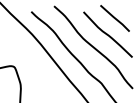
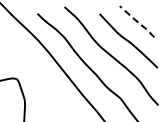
line: (115, 18) -> (137, 21), solid -> dashed

